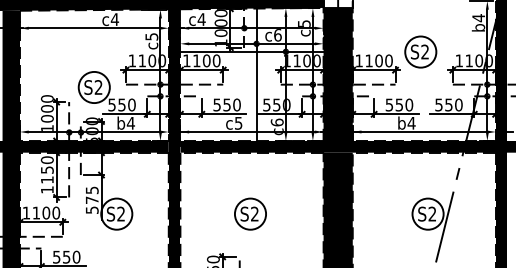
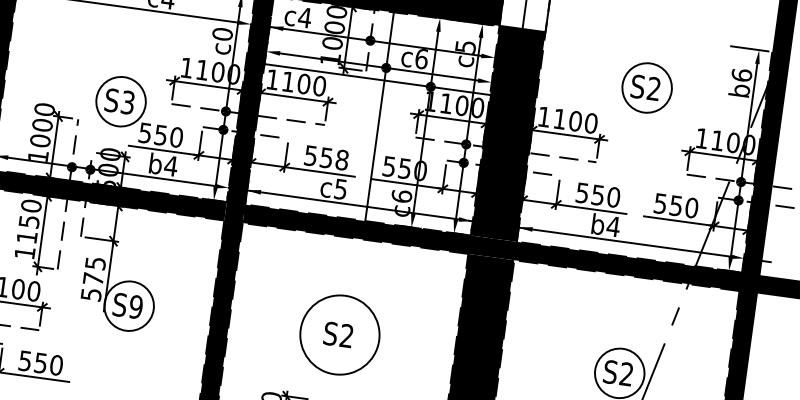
text: (478, 18) -> (741, 75), b4 -> b6
text: (151, 36) -> (222, 33), c5 -> c0
part: (420, 51) -> (646, 87), moved
text: (98, 87) -> (127, 102), S2 -> S3
text: (236, 104) -> (341, 159), 550 -> 558
text: (121, 213) -> (136, 306), S2 -> S9
circle: (250, 213) -> (340, 334), size x1.6

